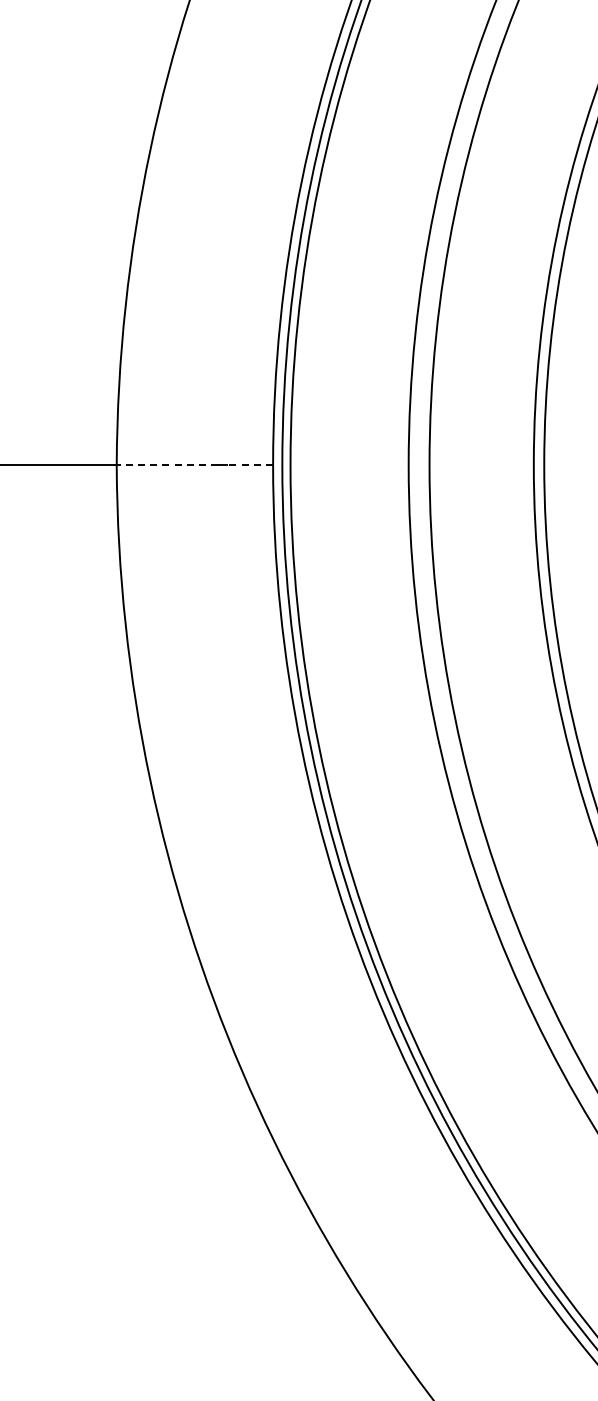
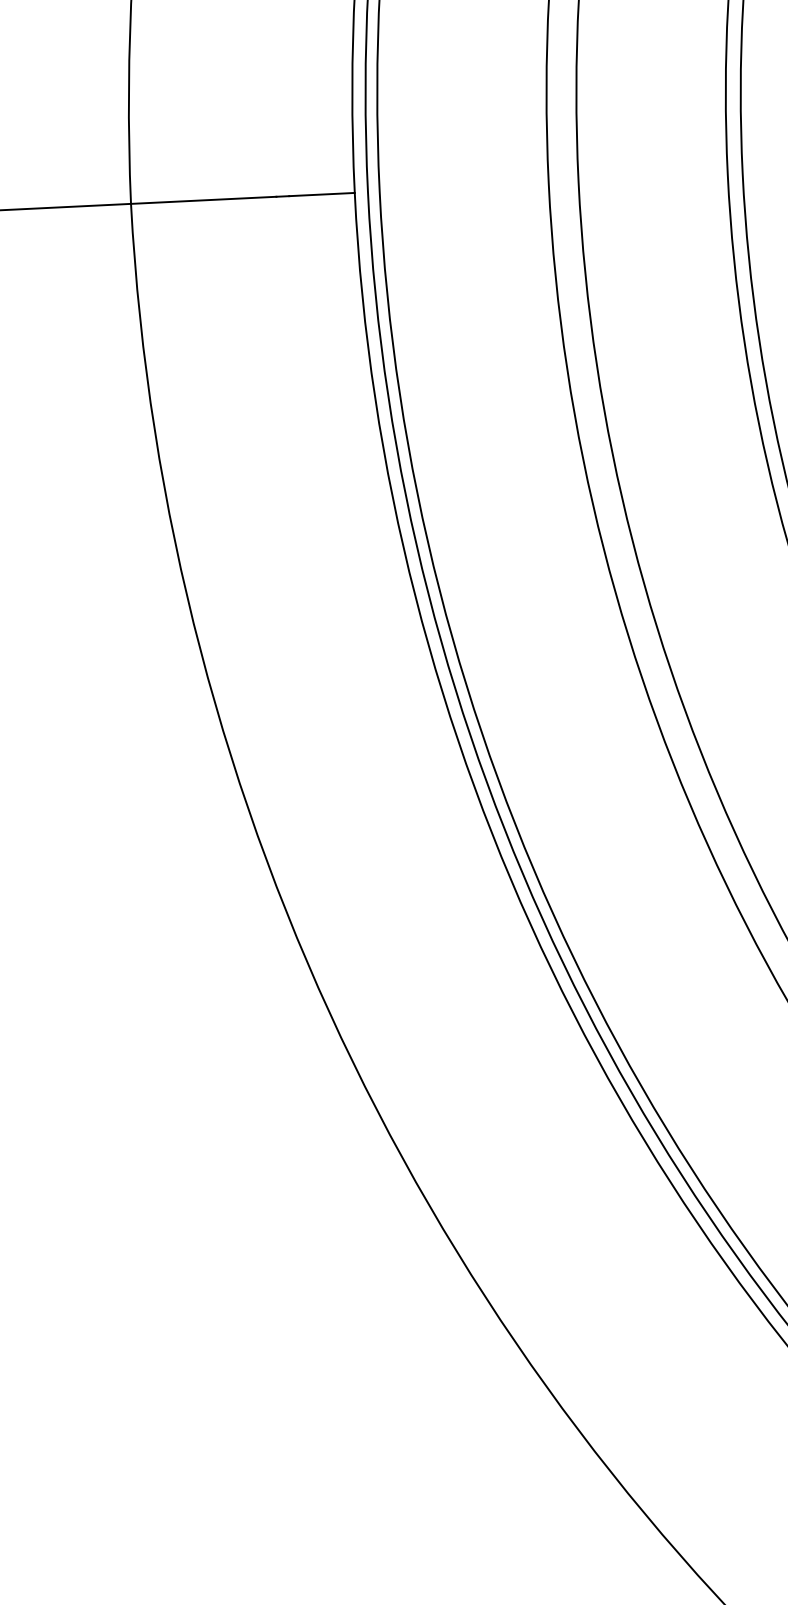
line: (167, 465) -> (203, 200), dashed -> solid
line: (250, 465) -> (322, 194), dashed -> solid

